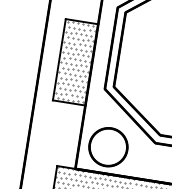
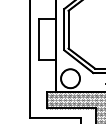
hatch: (75, 60) -> (47, 38), removed

